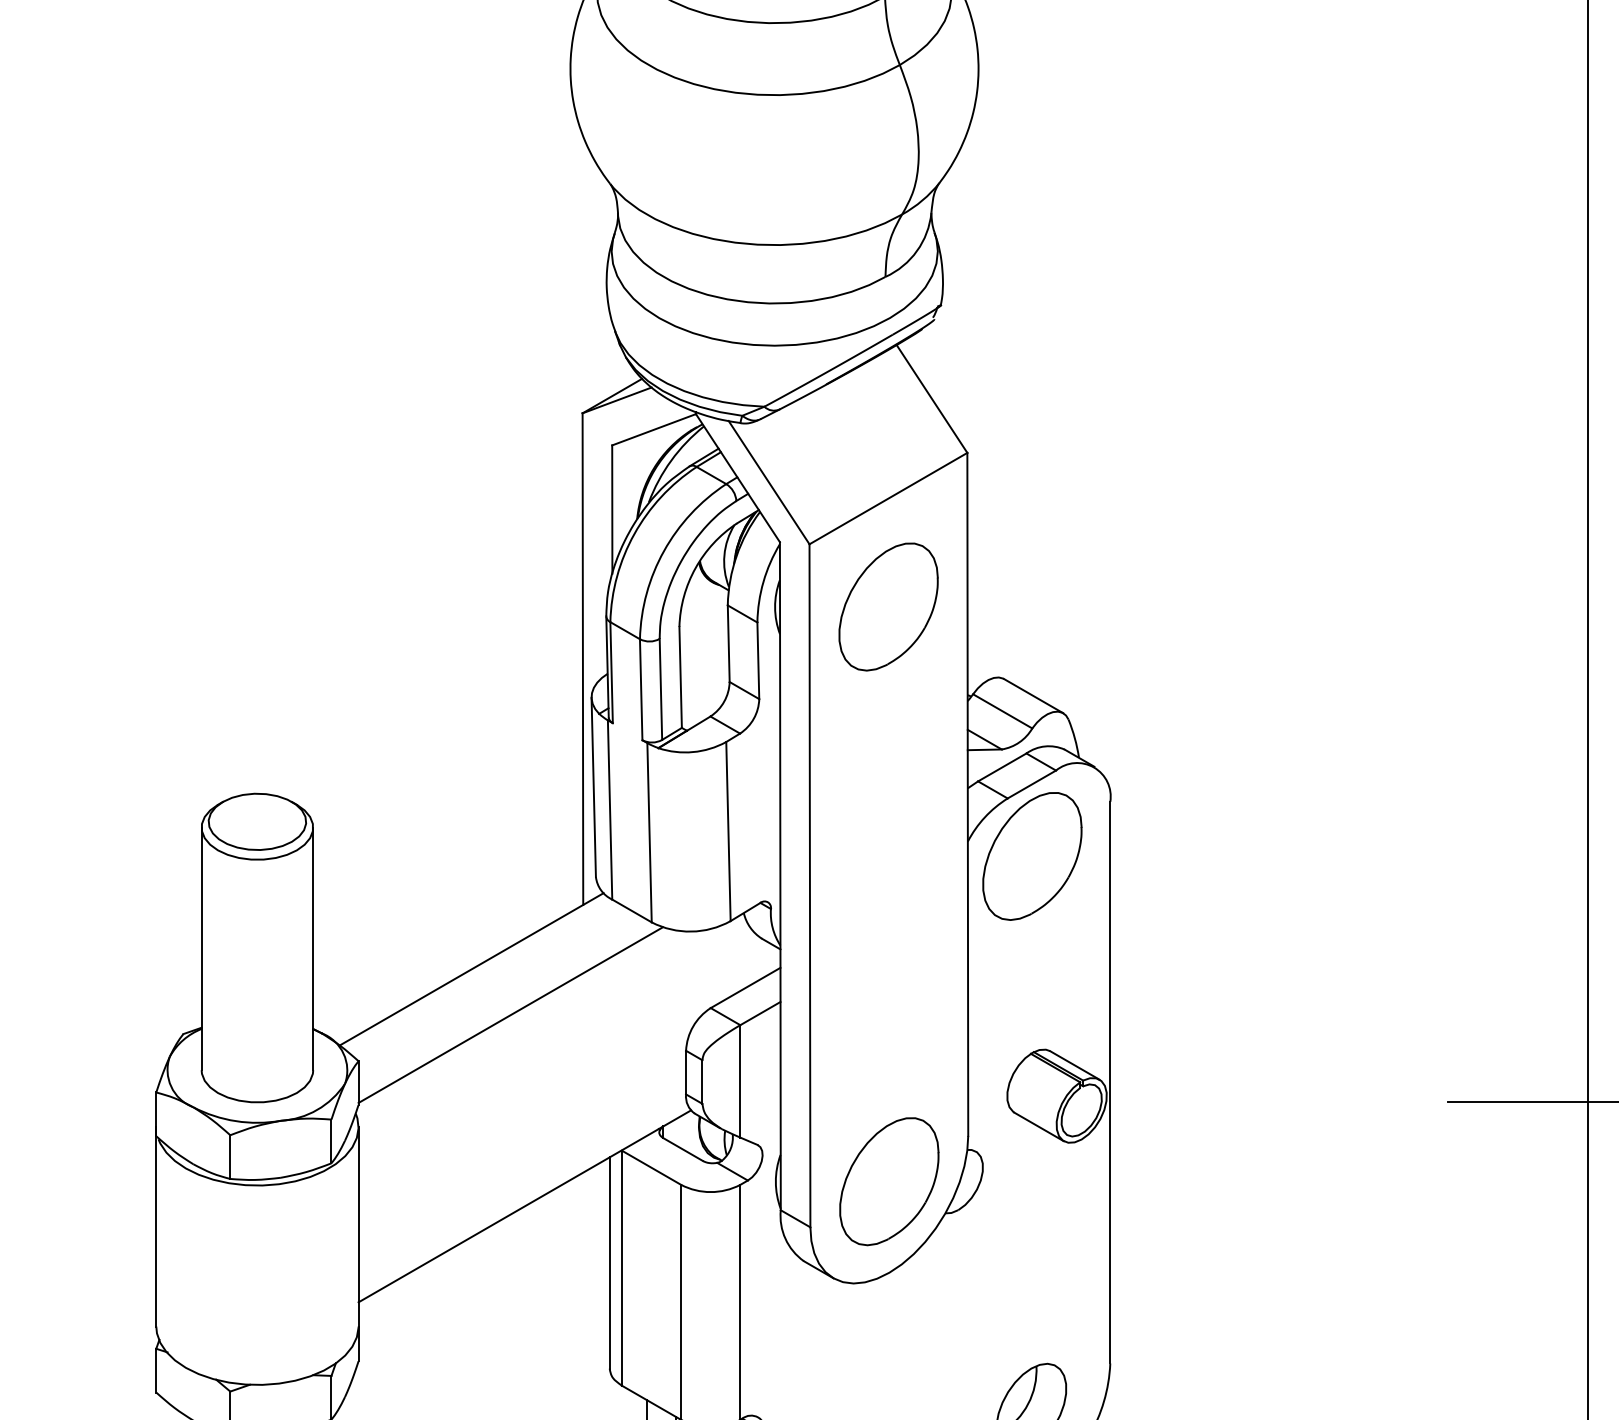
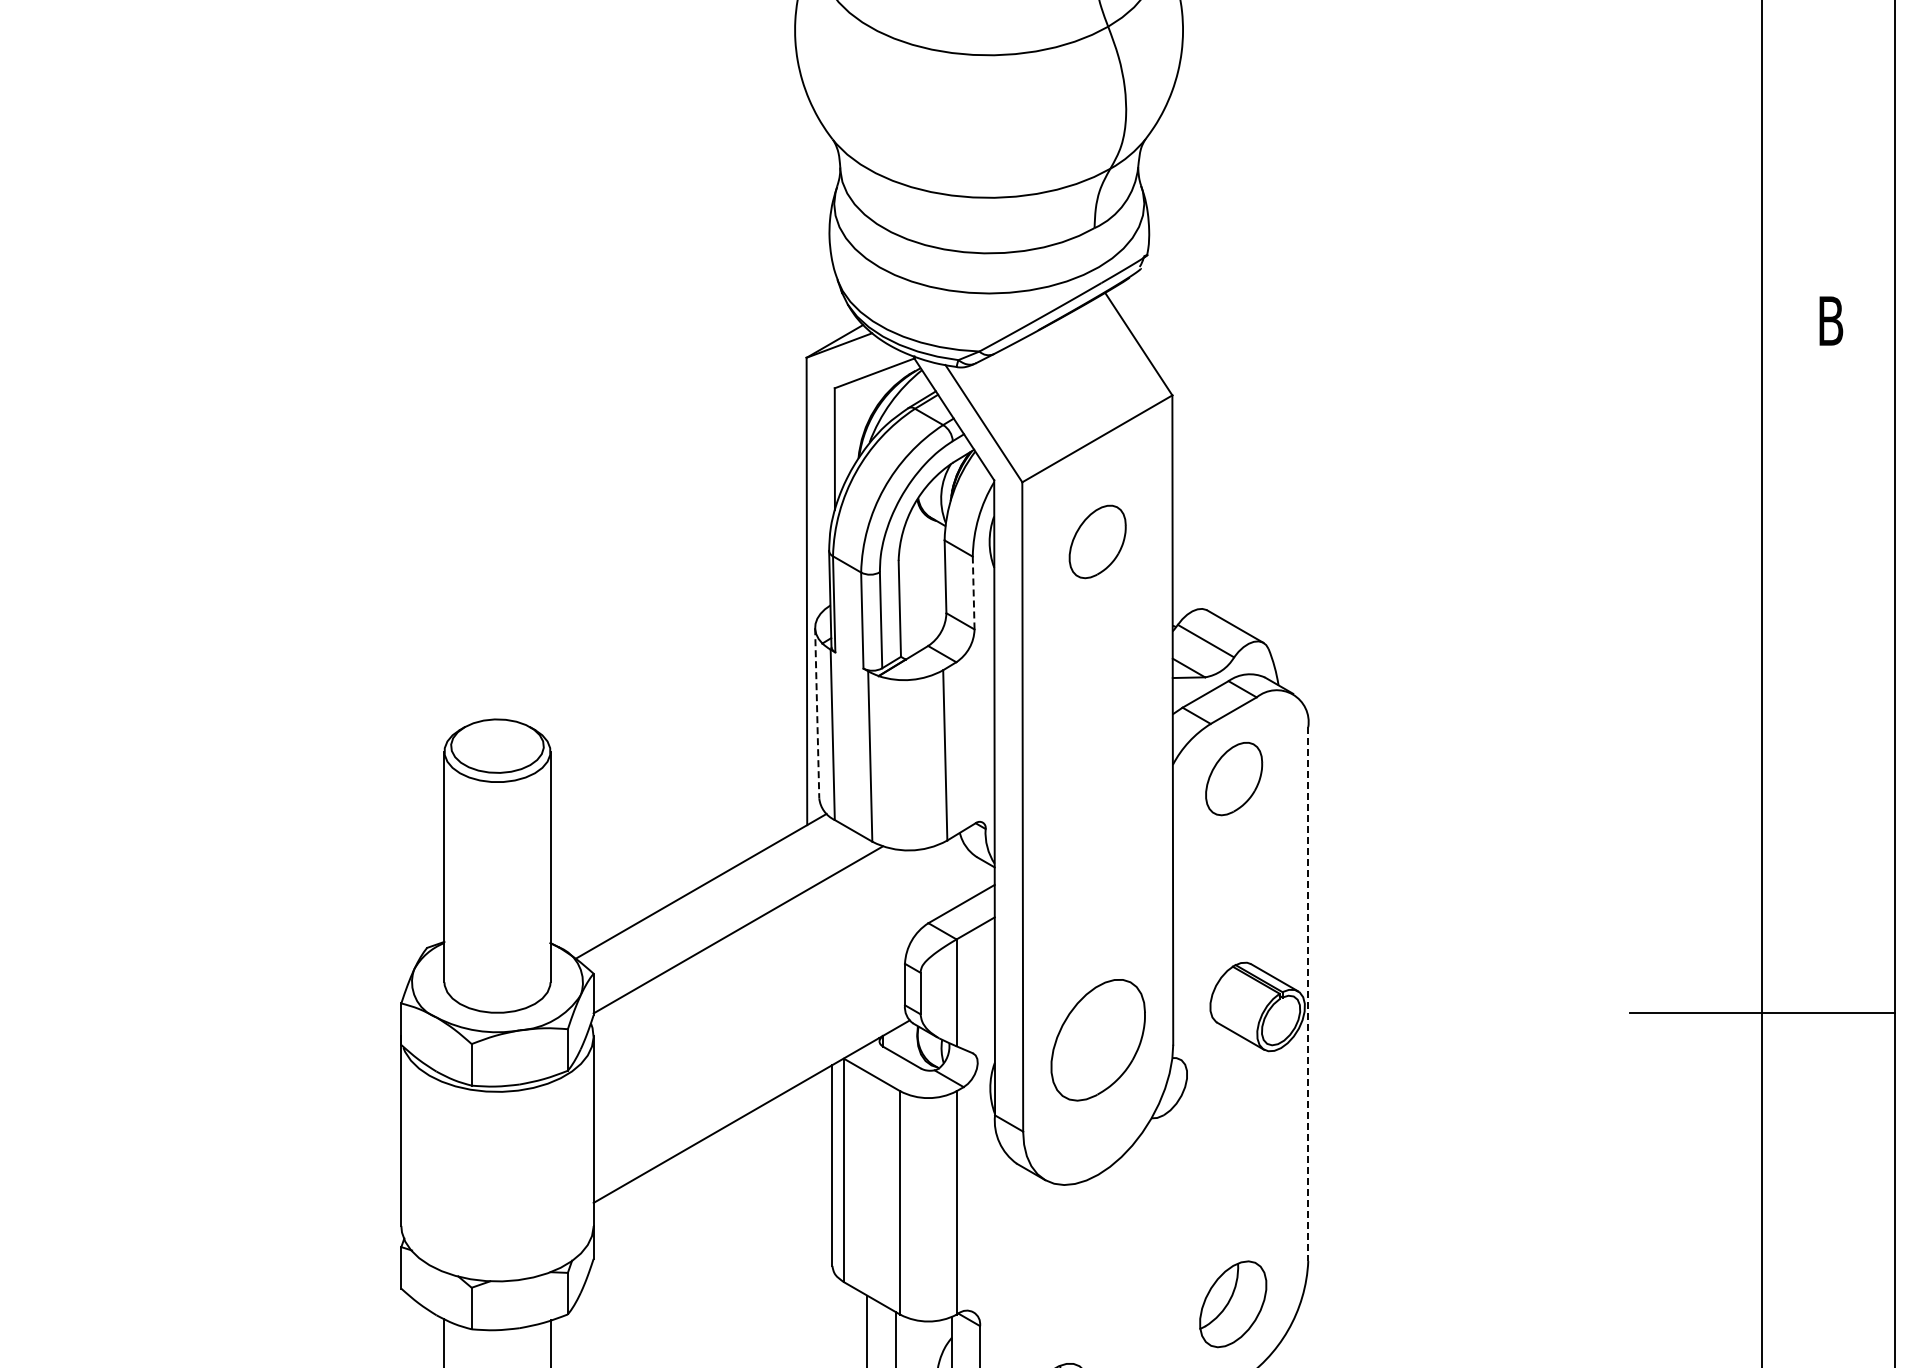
part: (888, 606) -> (1097, 541), size x0.6
line: (758, 660) -> (973, 592), solid -> dashed
line: (594, 787) -> (817, 713), solid -> dashed
part: (1031, 855) -> (1233, 778), size x0.6
line: (1110, 1083) -> (1308, 994), solid -> dashed
part: (888, 1181) -> (1097, 1040), moved

